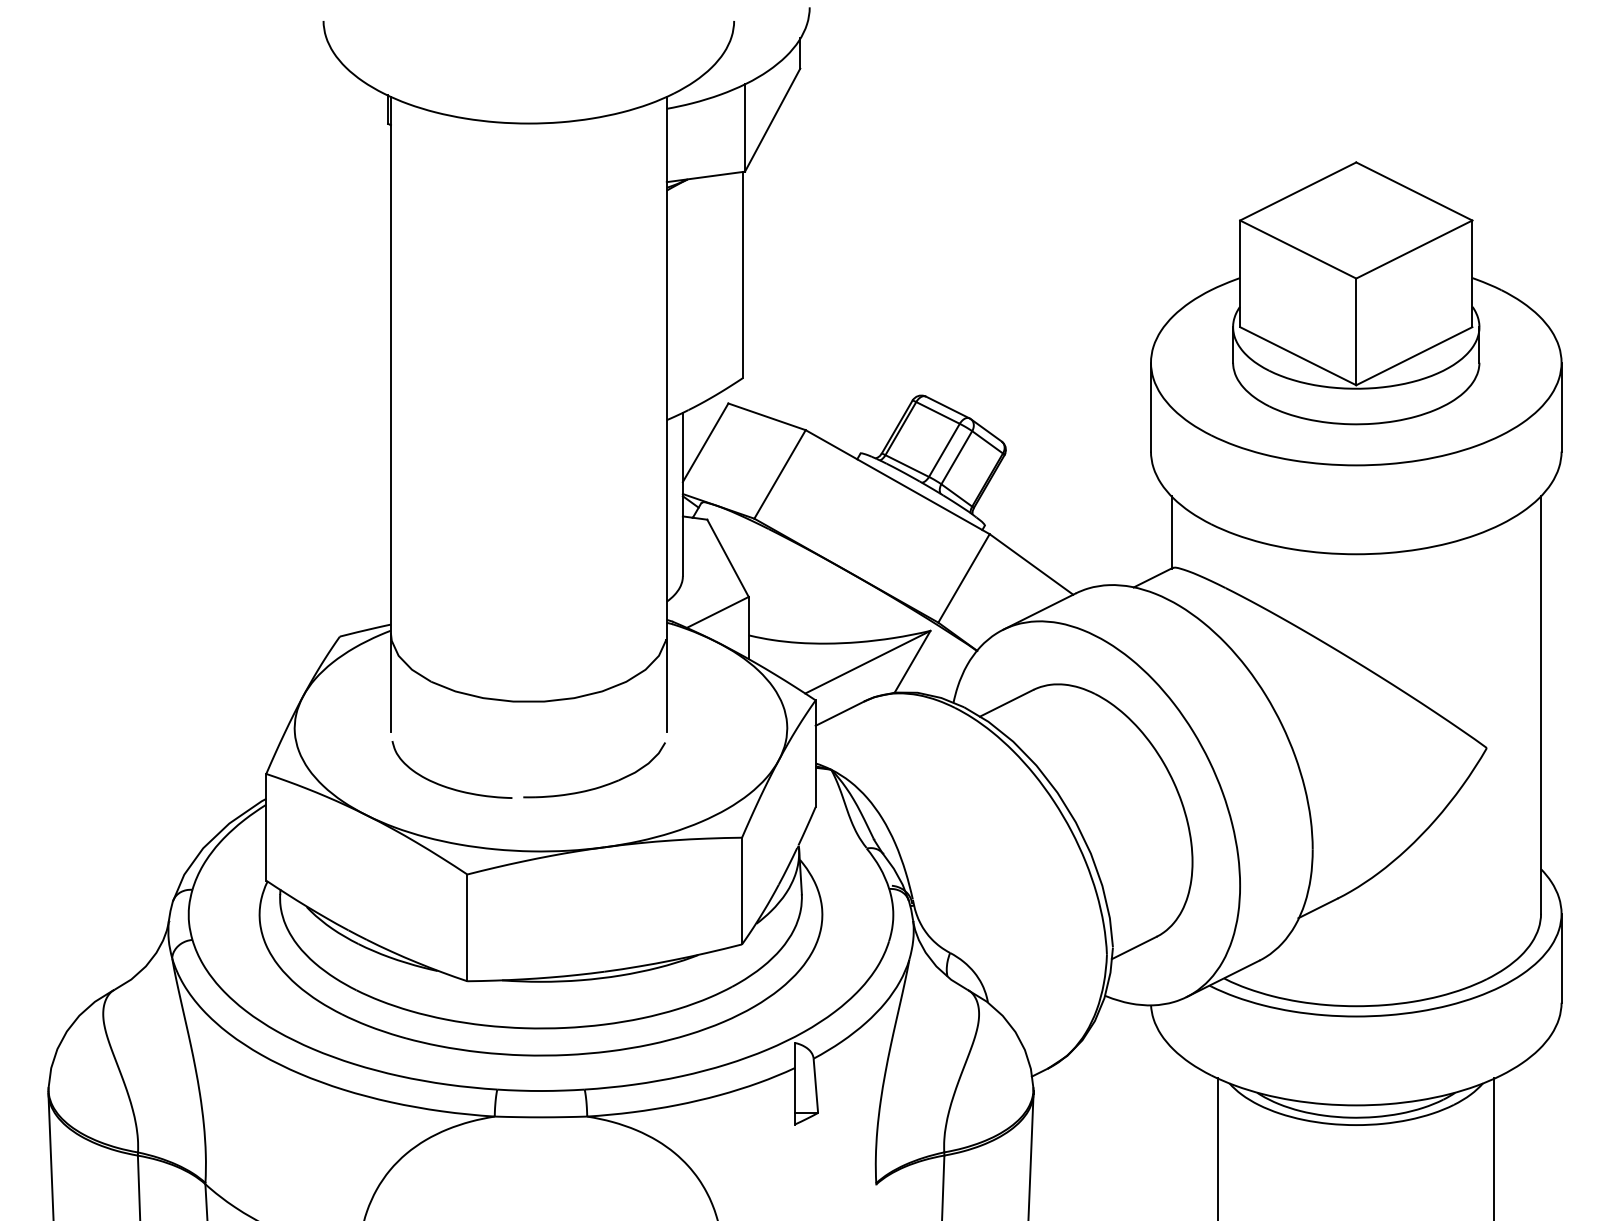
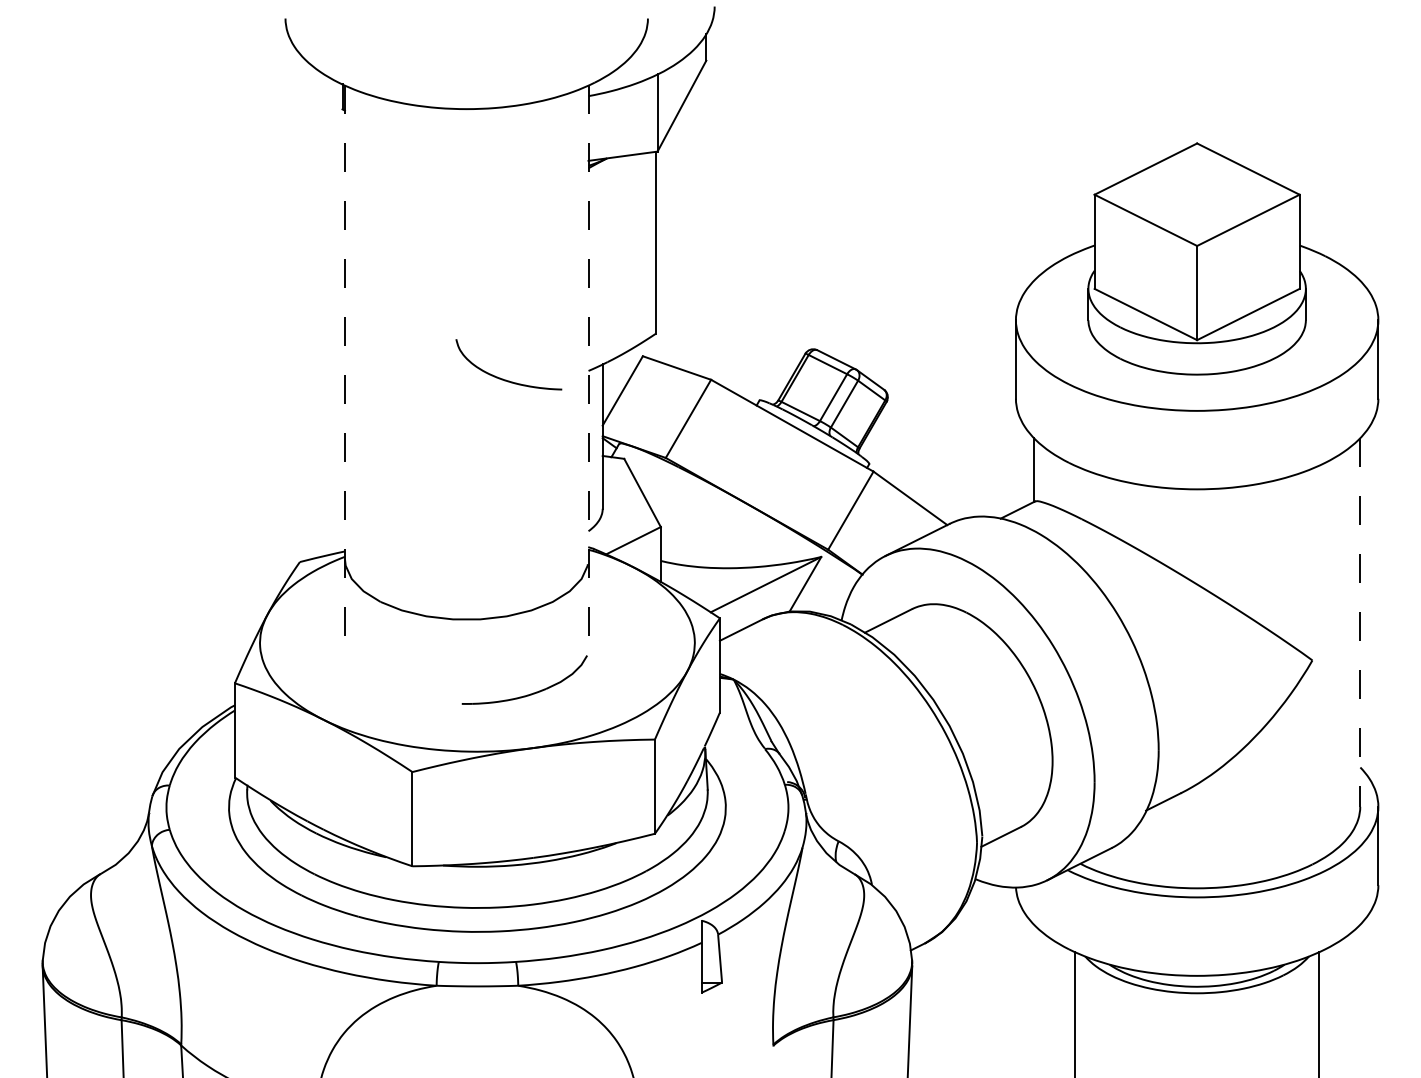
line: (390, 415) -> (344, 366), solid -> dashed
line: (666, 415) -> (588, 366), solid -> dashed
line: (1541, 705) -> (1360, 622), solid -> dashed
curve: (445, 785) -> (503, 378), moved

